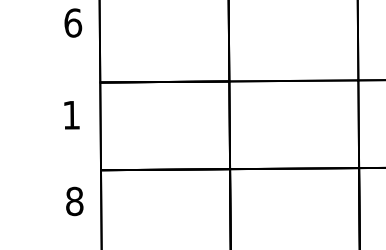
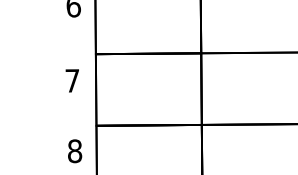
text: (71, 115) -> (72, 81), 1 -> 7

